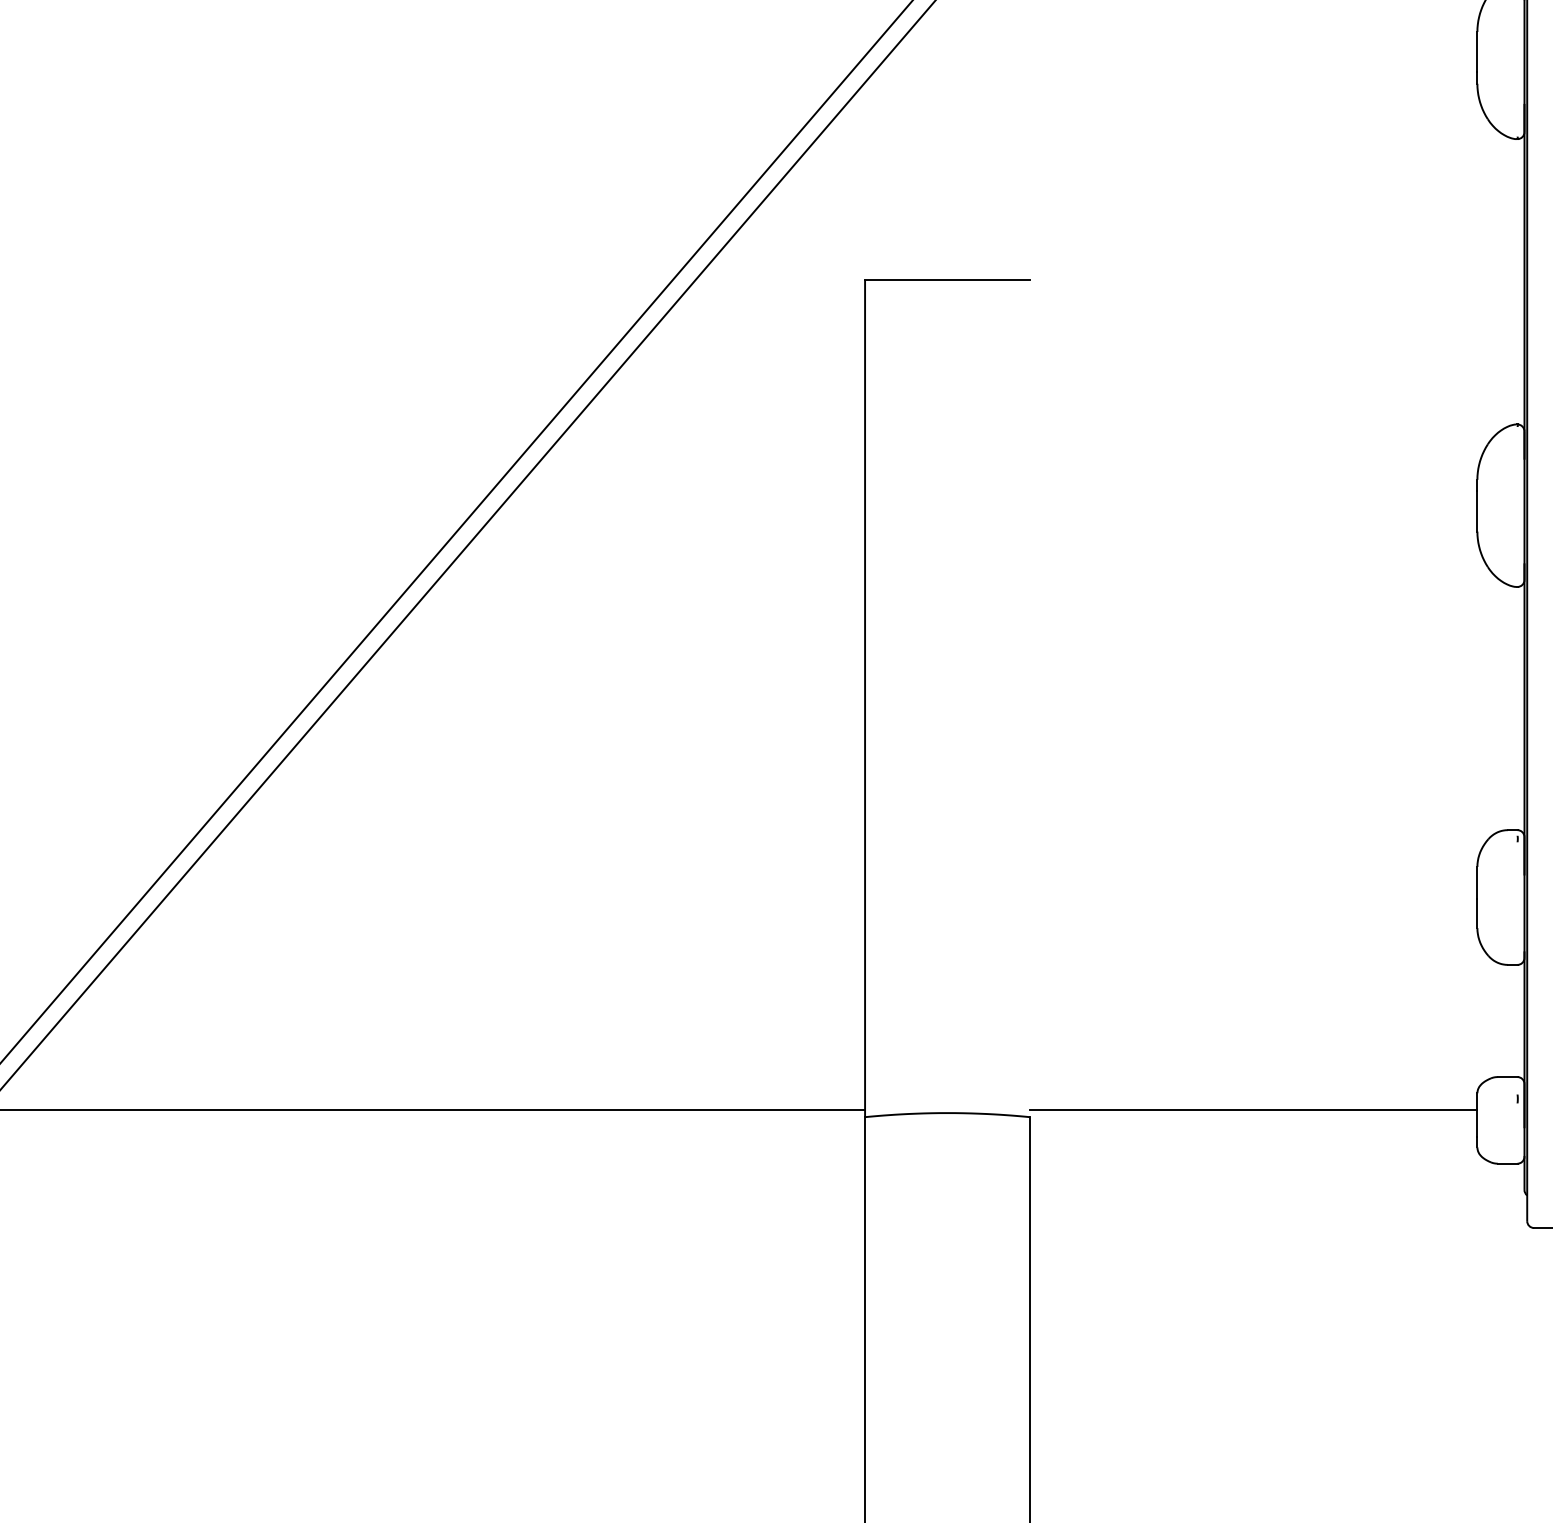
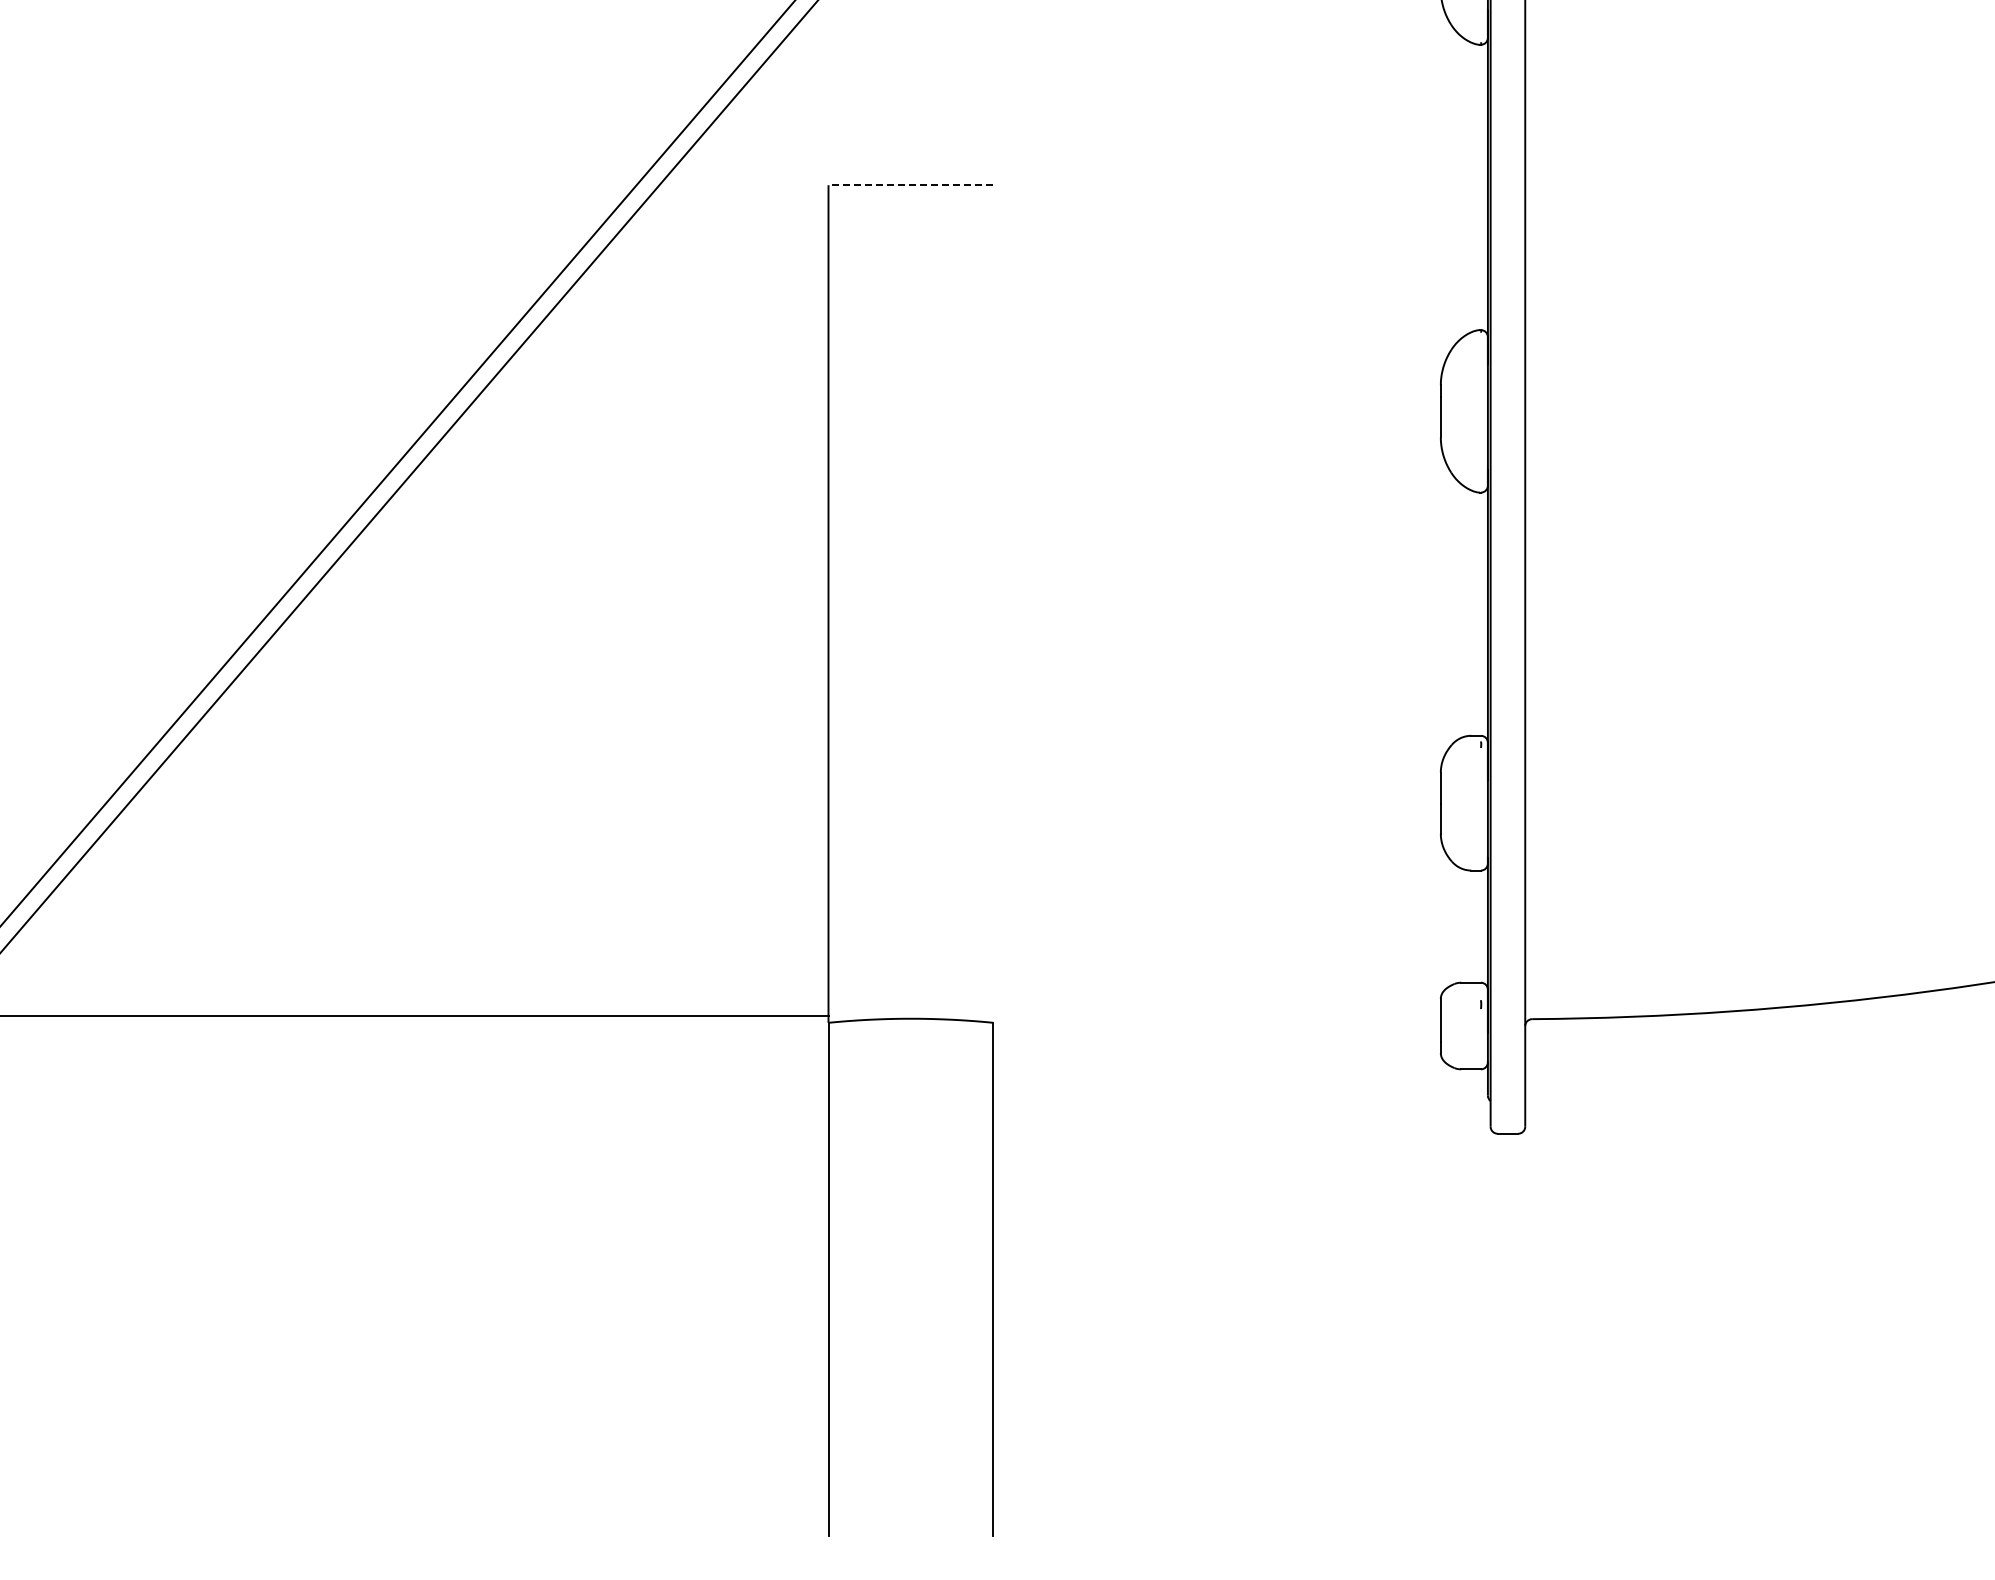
line: (947, 279) -> (910, 185), solid -> dashed
line: (1253, 1110) -> (1216, 1016), removed

